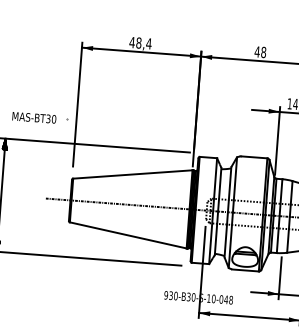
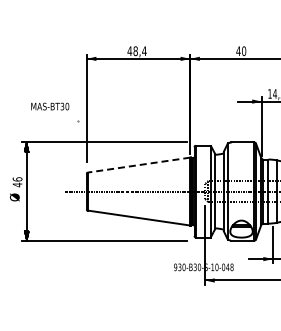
text: (264, 51) -> (244, 50), 48 -> 40
text: (34, 117) -> (50, 106), moved
line: (132, 174) -> (138, 165), solid -> dashed

